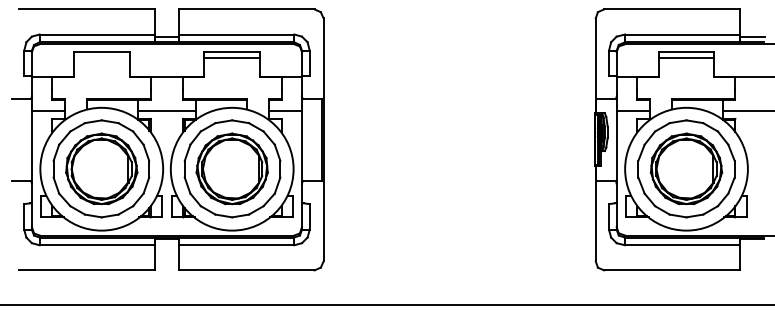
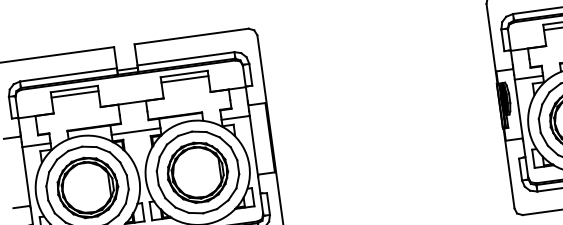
line: (101, 58) -> (74, 94), added

